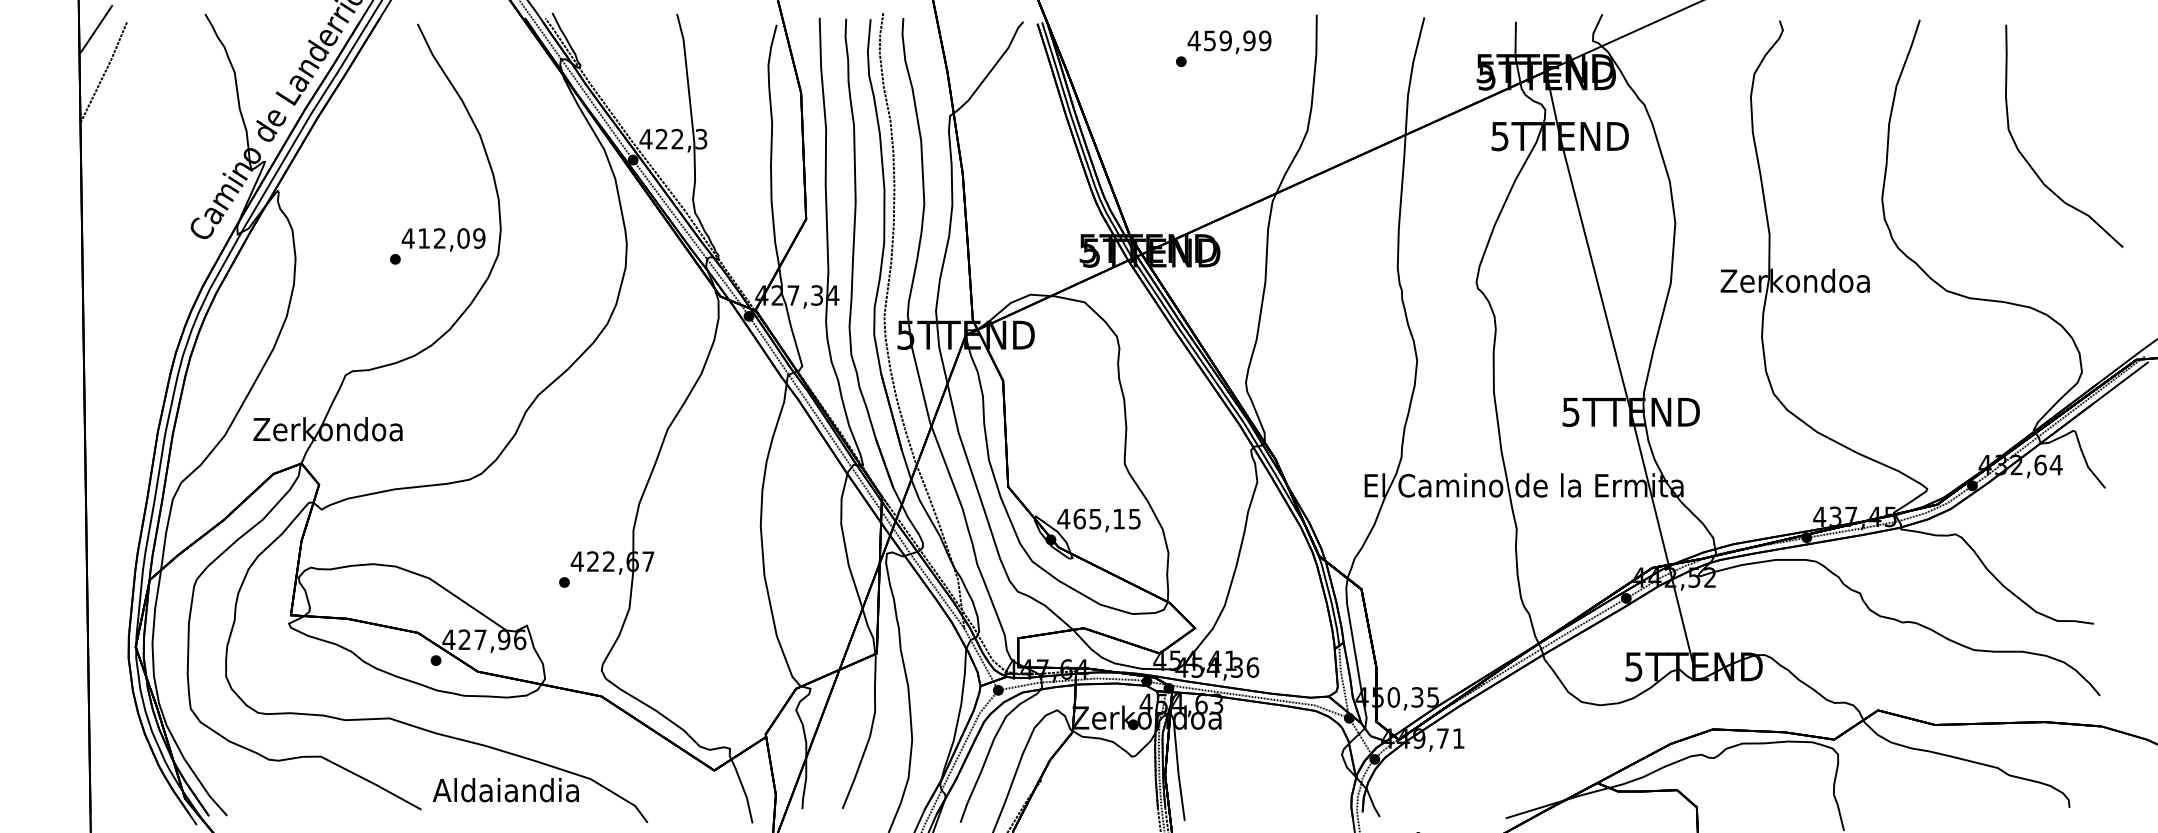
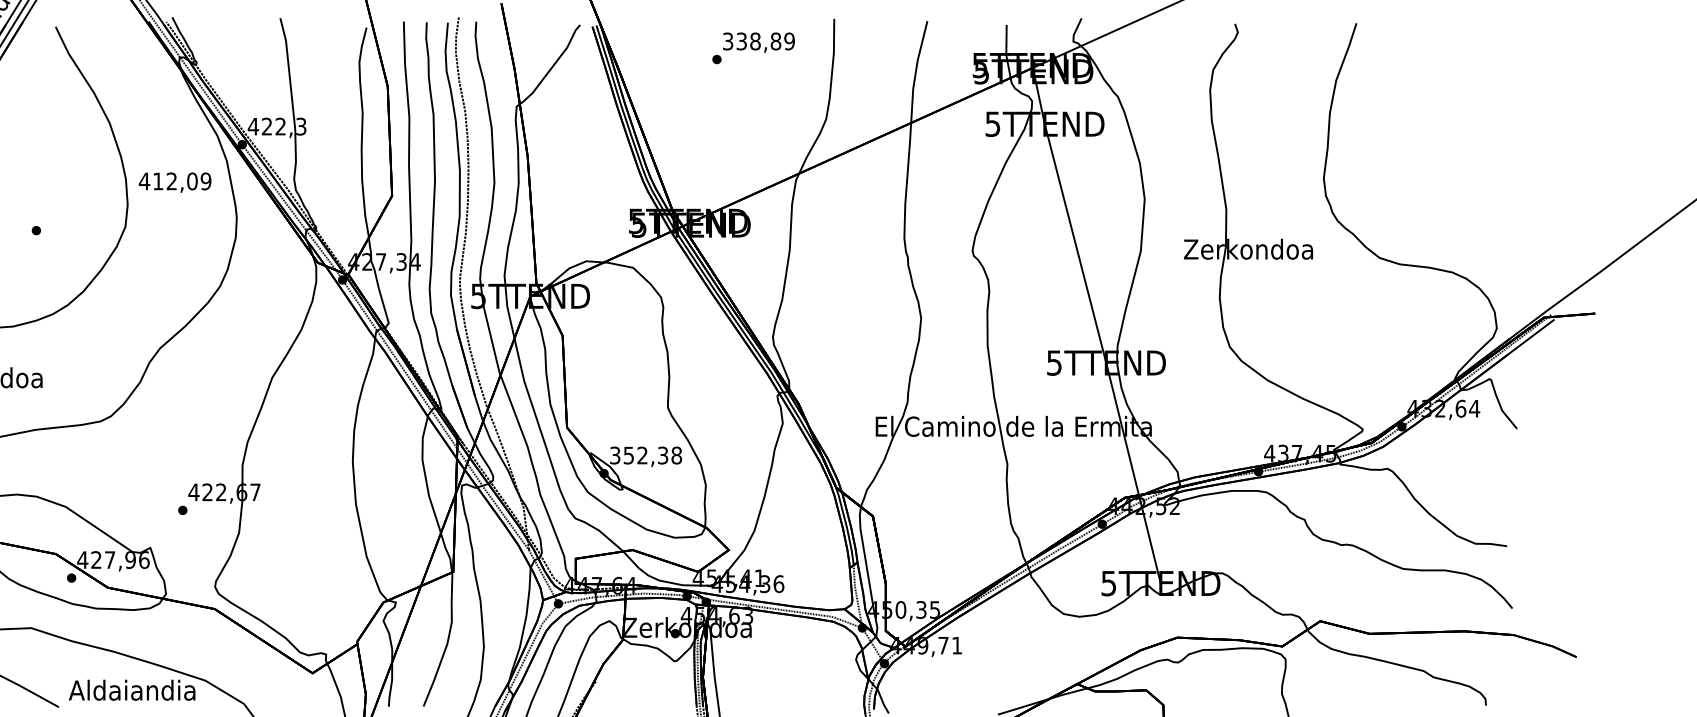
text: (1221, 40) -> (751, 41), 459,99 -> 338,89
part: (2031, 165) -> (1453, 149), removed
text: (443, 239) -> (175, 182), moved
text: (1099, 518) -> (646, 455), 465,15 -> 352,38

